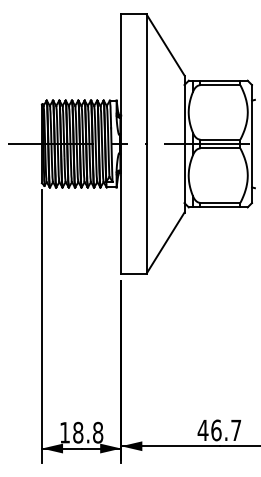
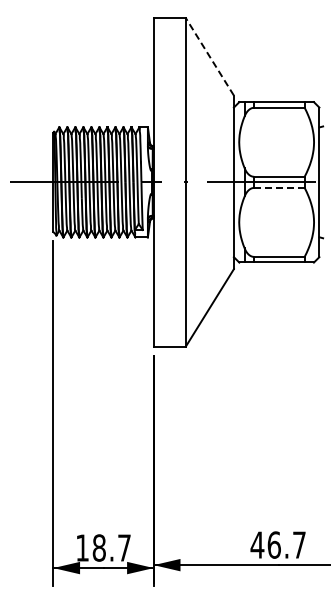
line: (165, 44) -> (209, 56), solid -> dashed
line: (219, 148) -> (278, 187), solid -> dashed
text: (98, 432) -> (124, 547), 18.8 -> 18.7

